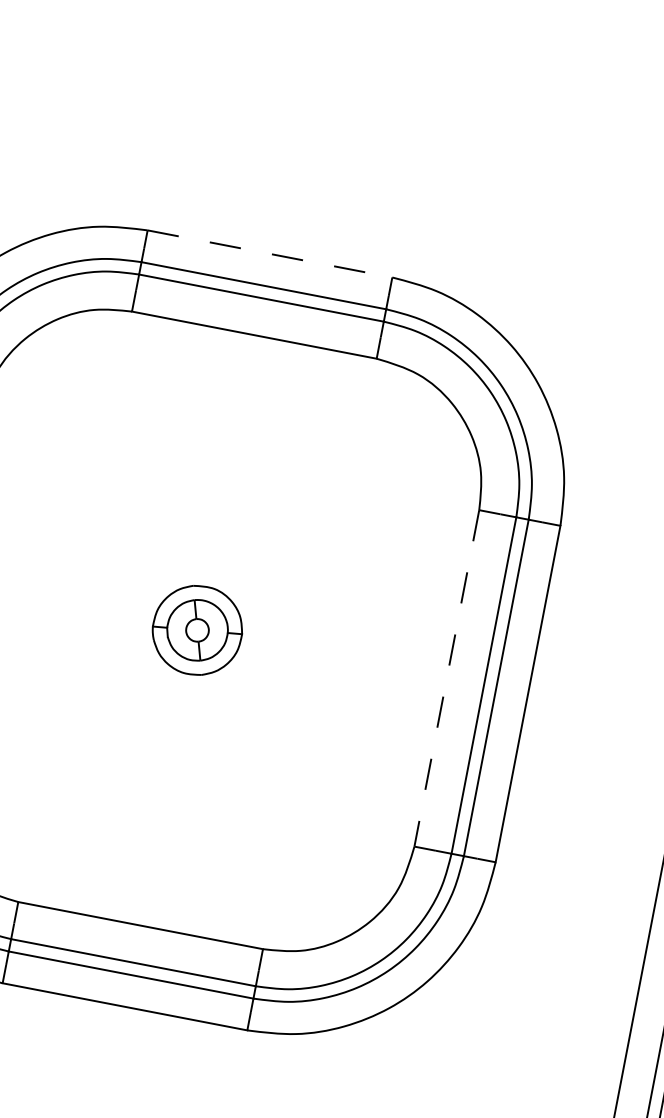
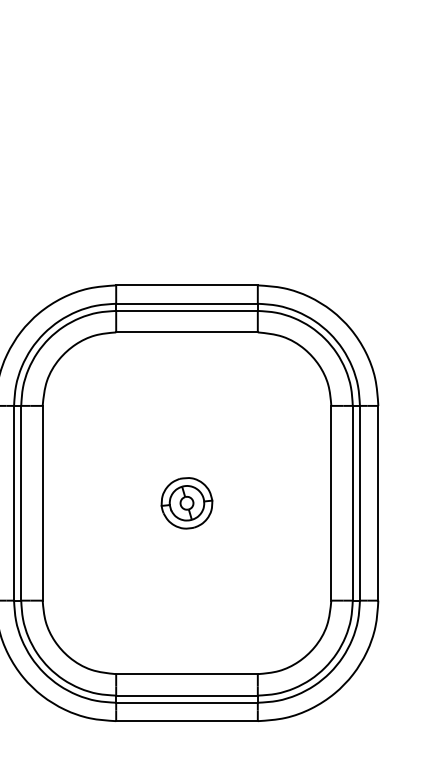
line: (270, 254) -> (187, 285), dashed -> solid
line: (447, 678) -> (331, 503), dashed -> solid

